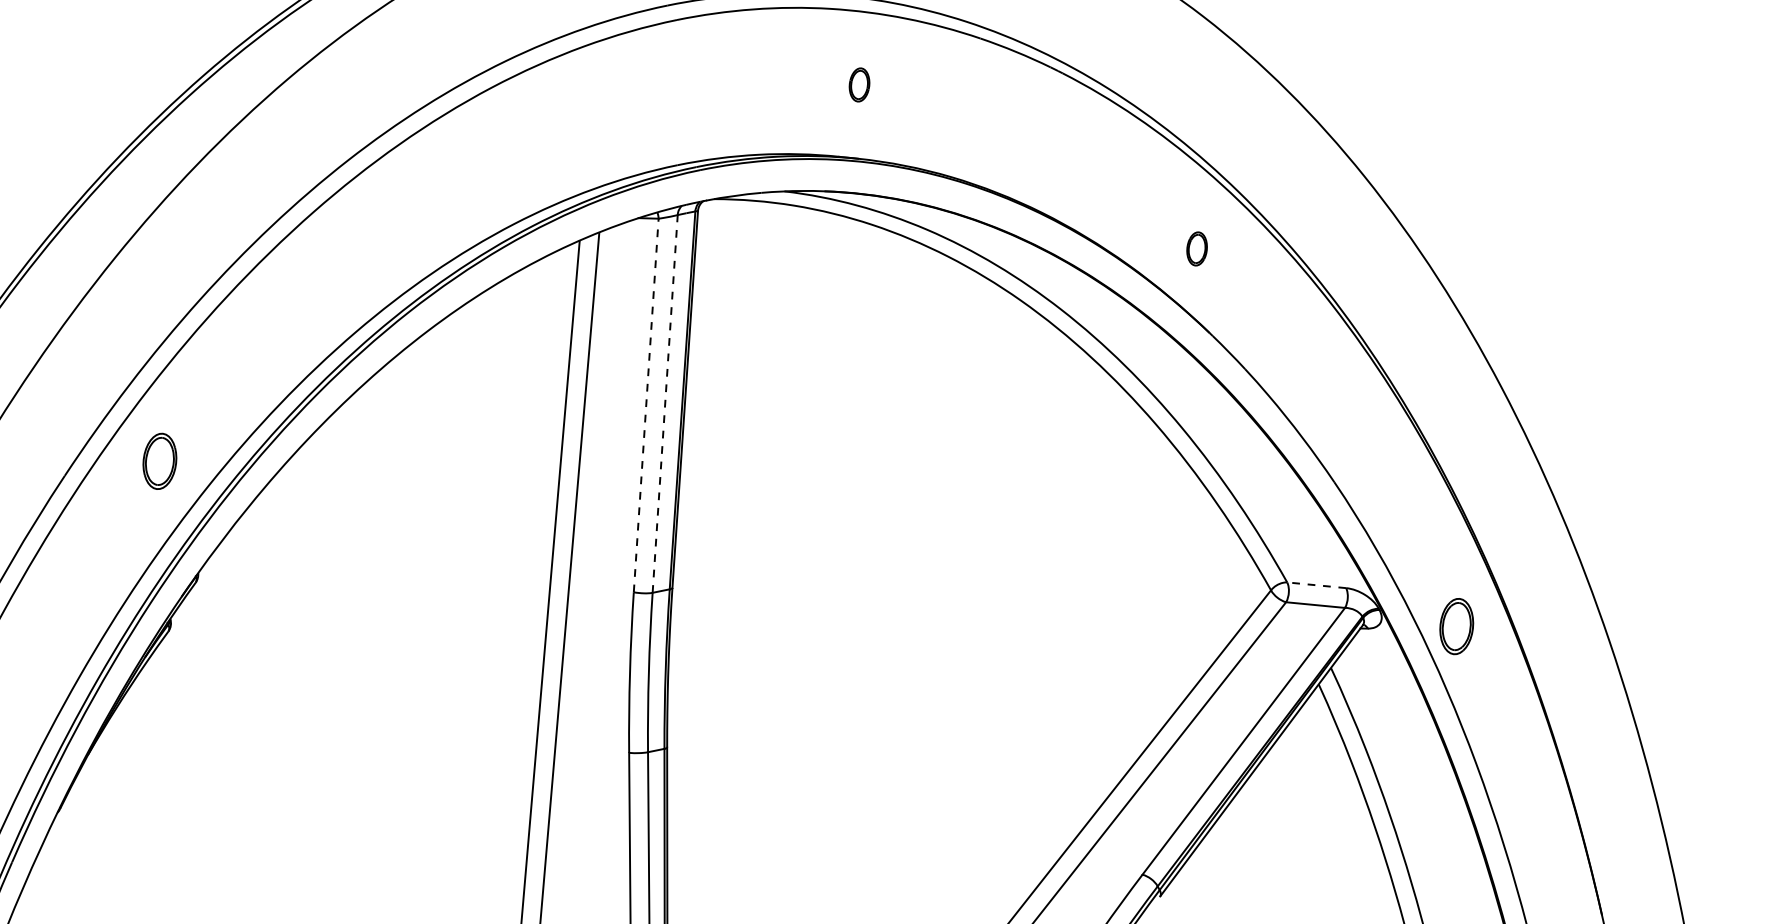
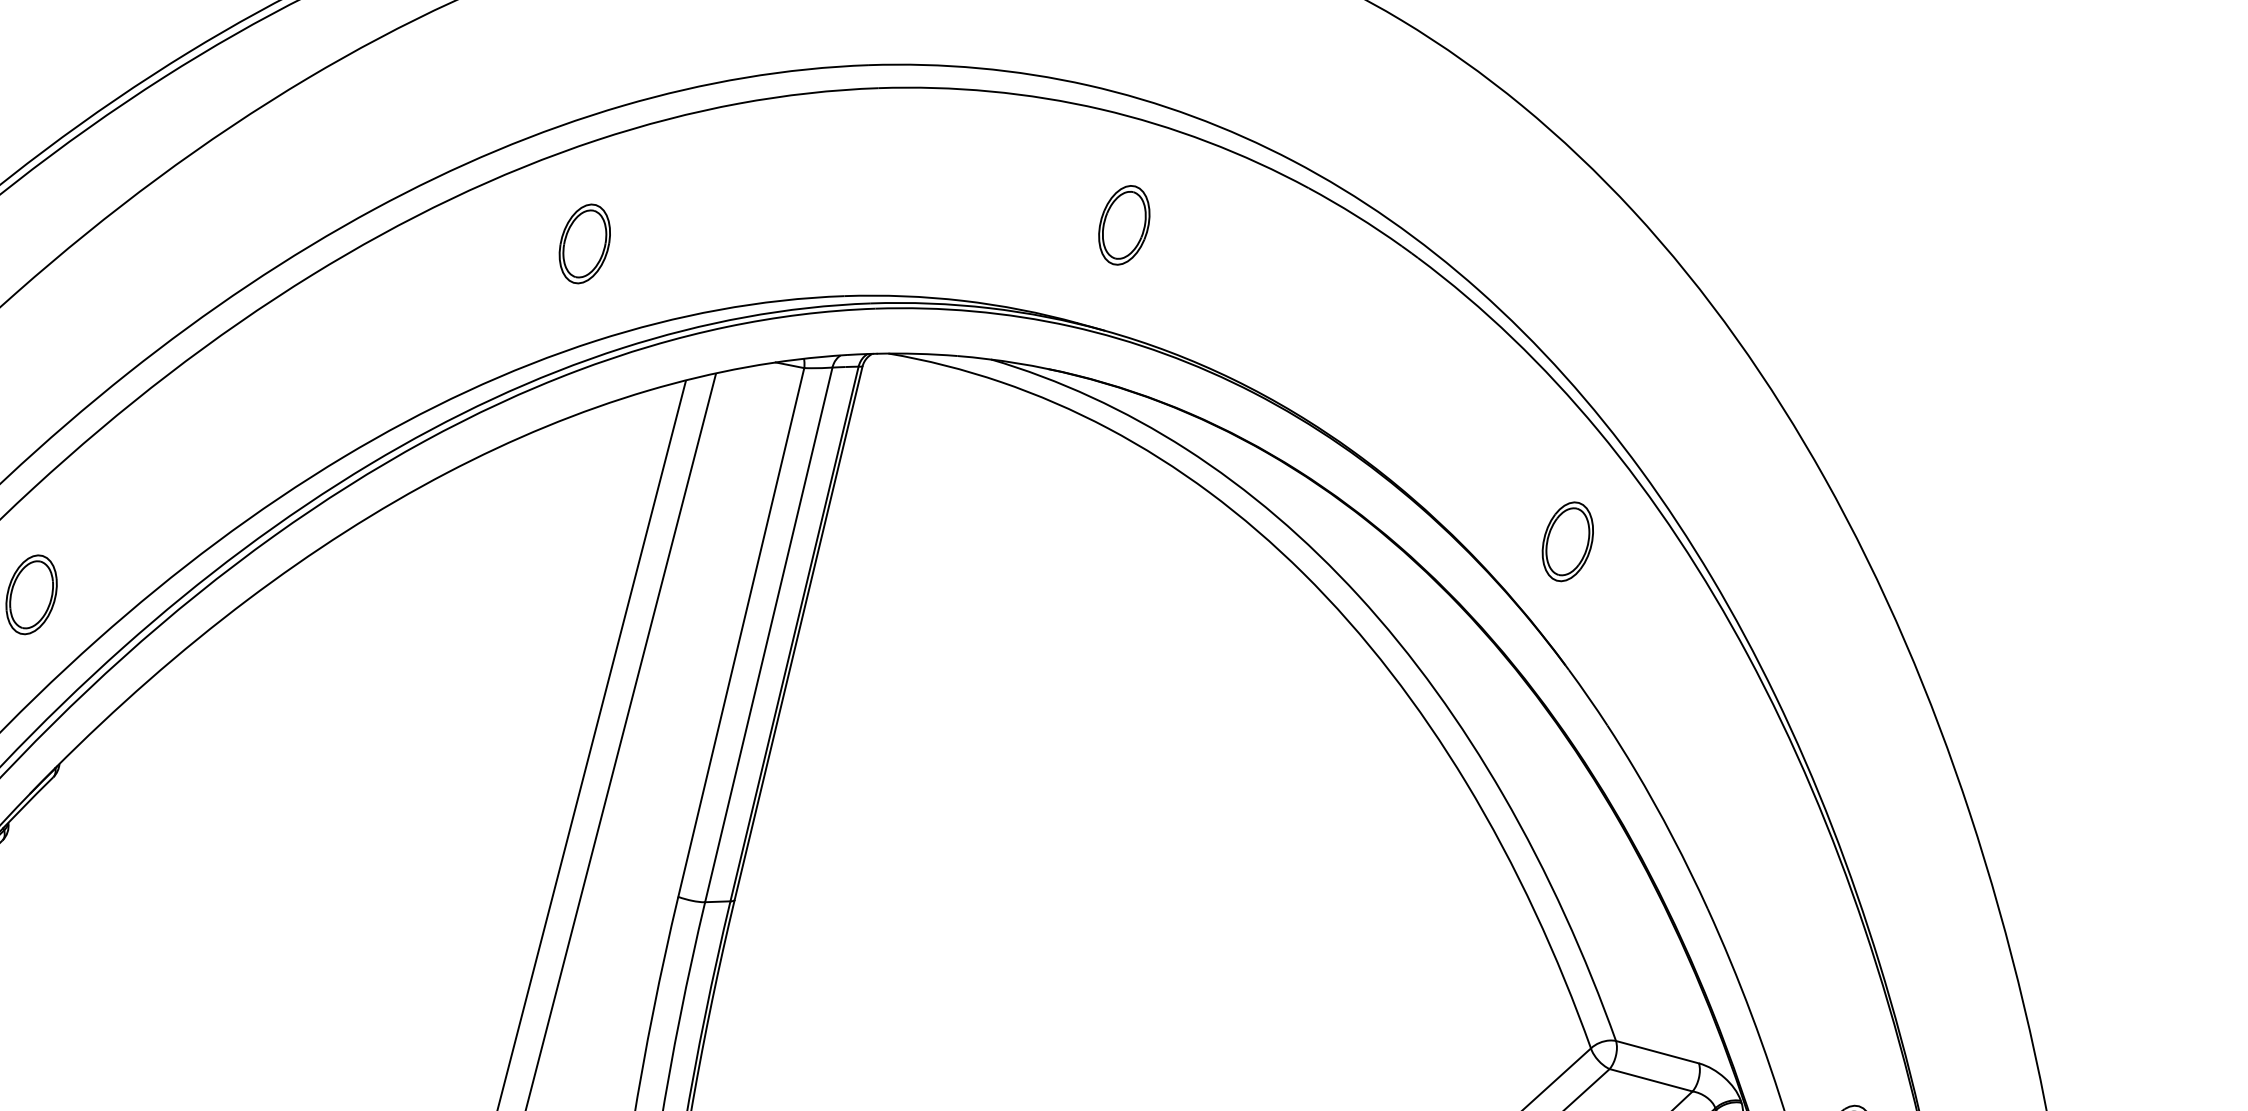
part: (859, 84) -> (1124, 224), size x1.67
part: (495, 159) -> (585, 243), added
part: (1196, 248) -> (1567, 540), size x1.67
line: (665, 403) -> (769, 634), dashed -> solid
line: (646, 405) -> (741, 632), dashed -> solid
line: (1316, 585) -> (1657, 1052), dashed -> solid

